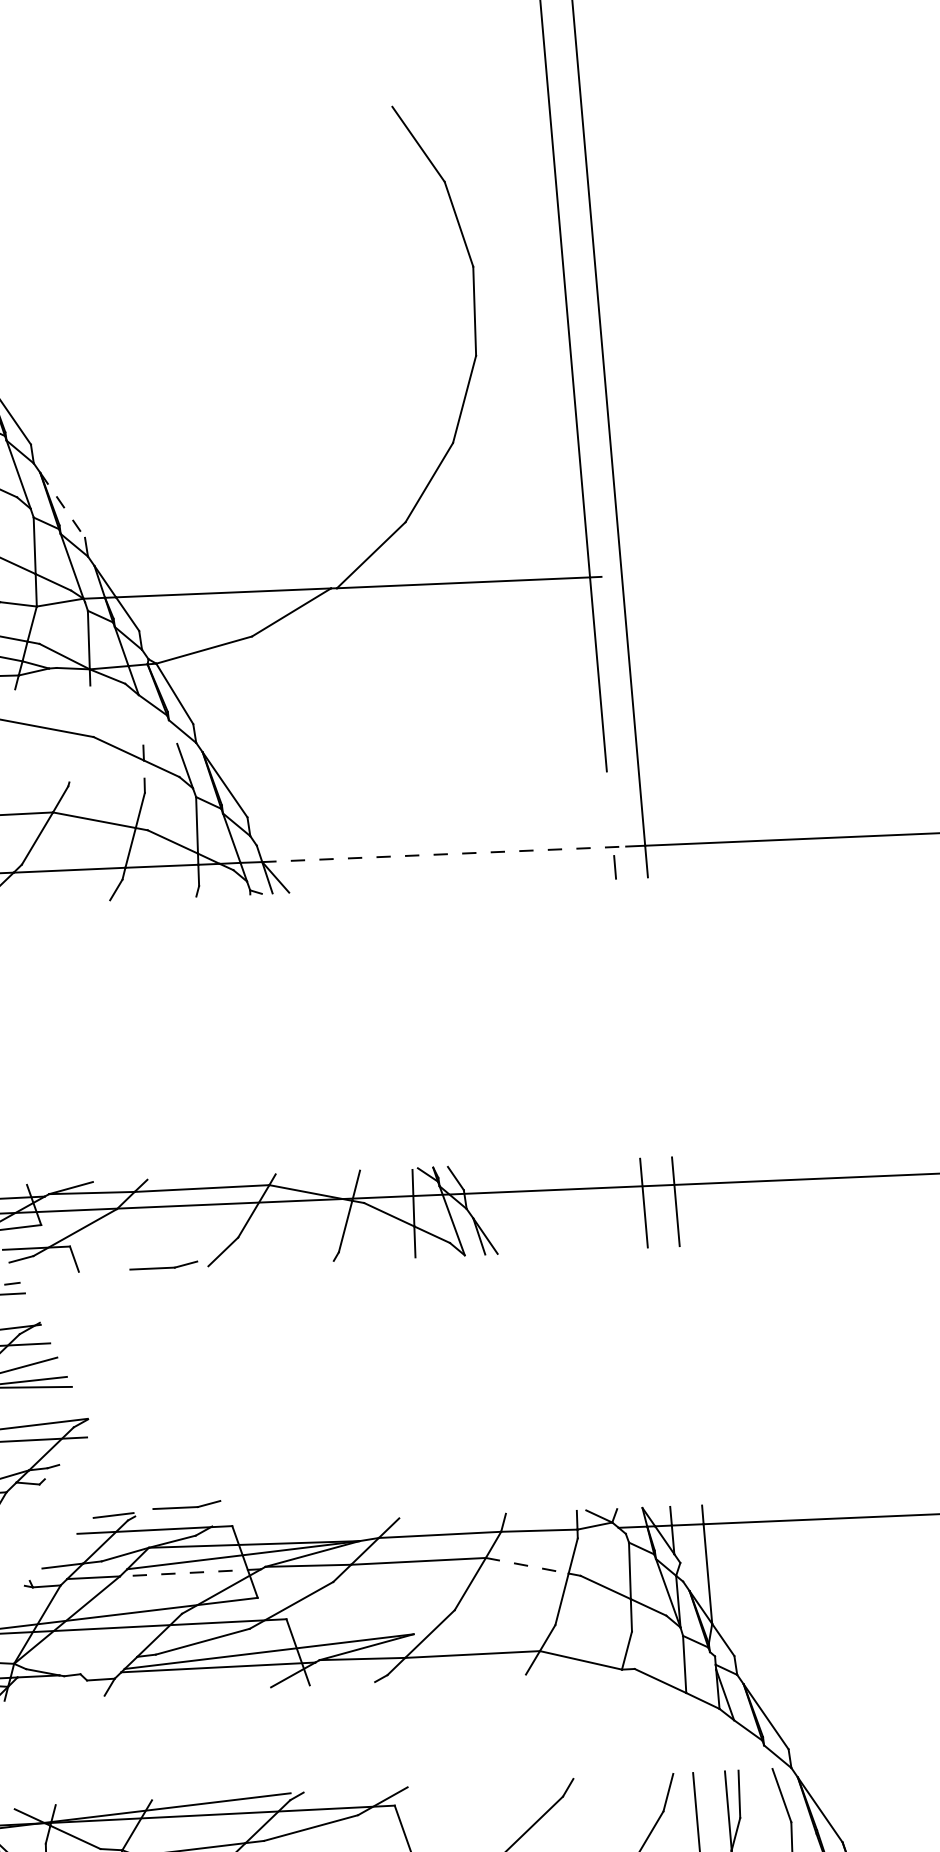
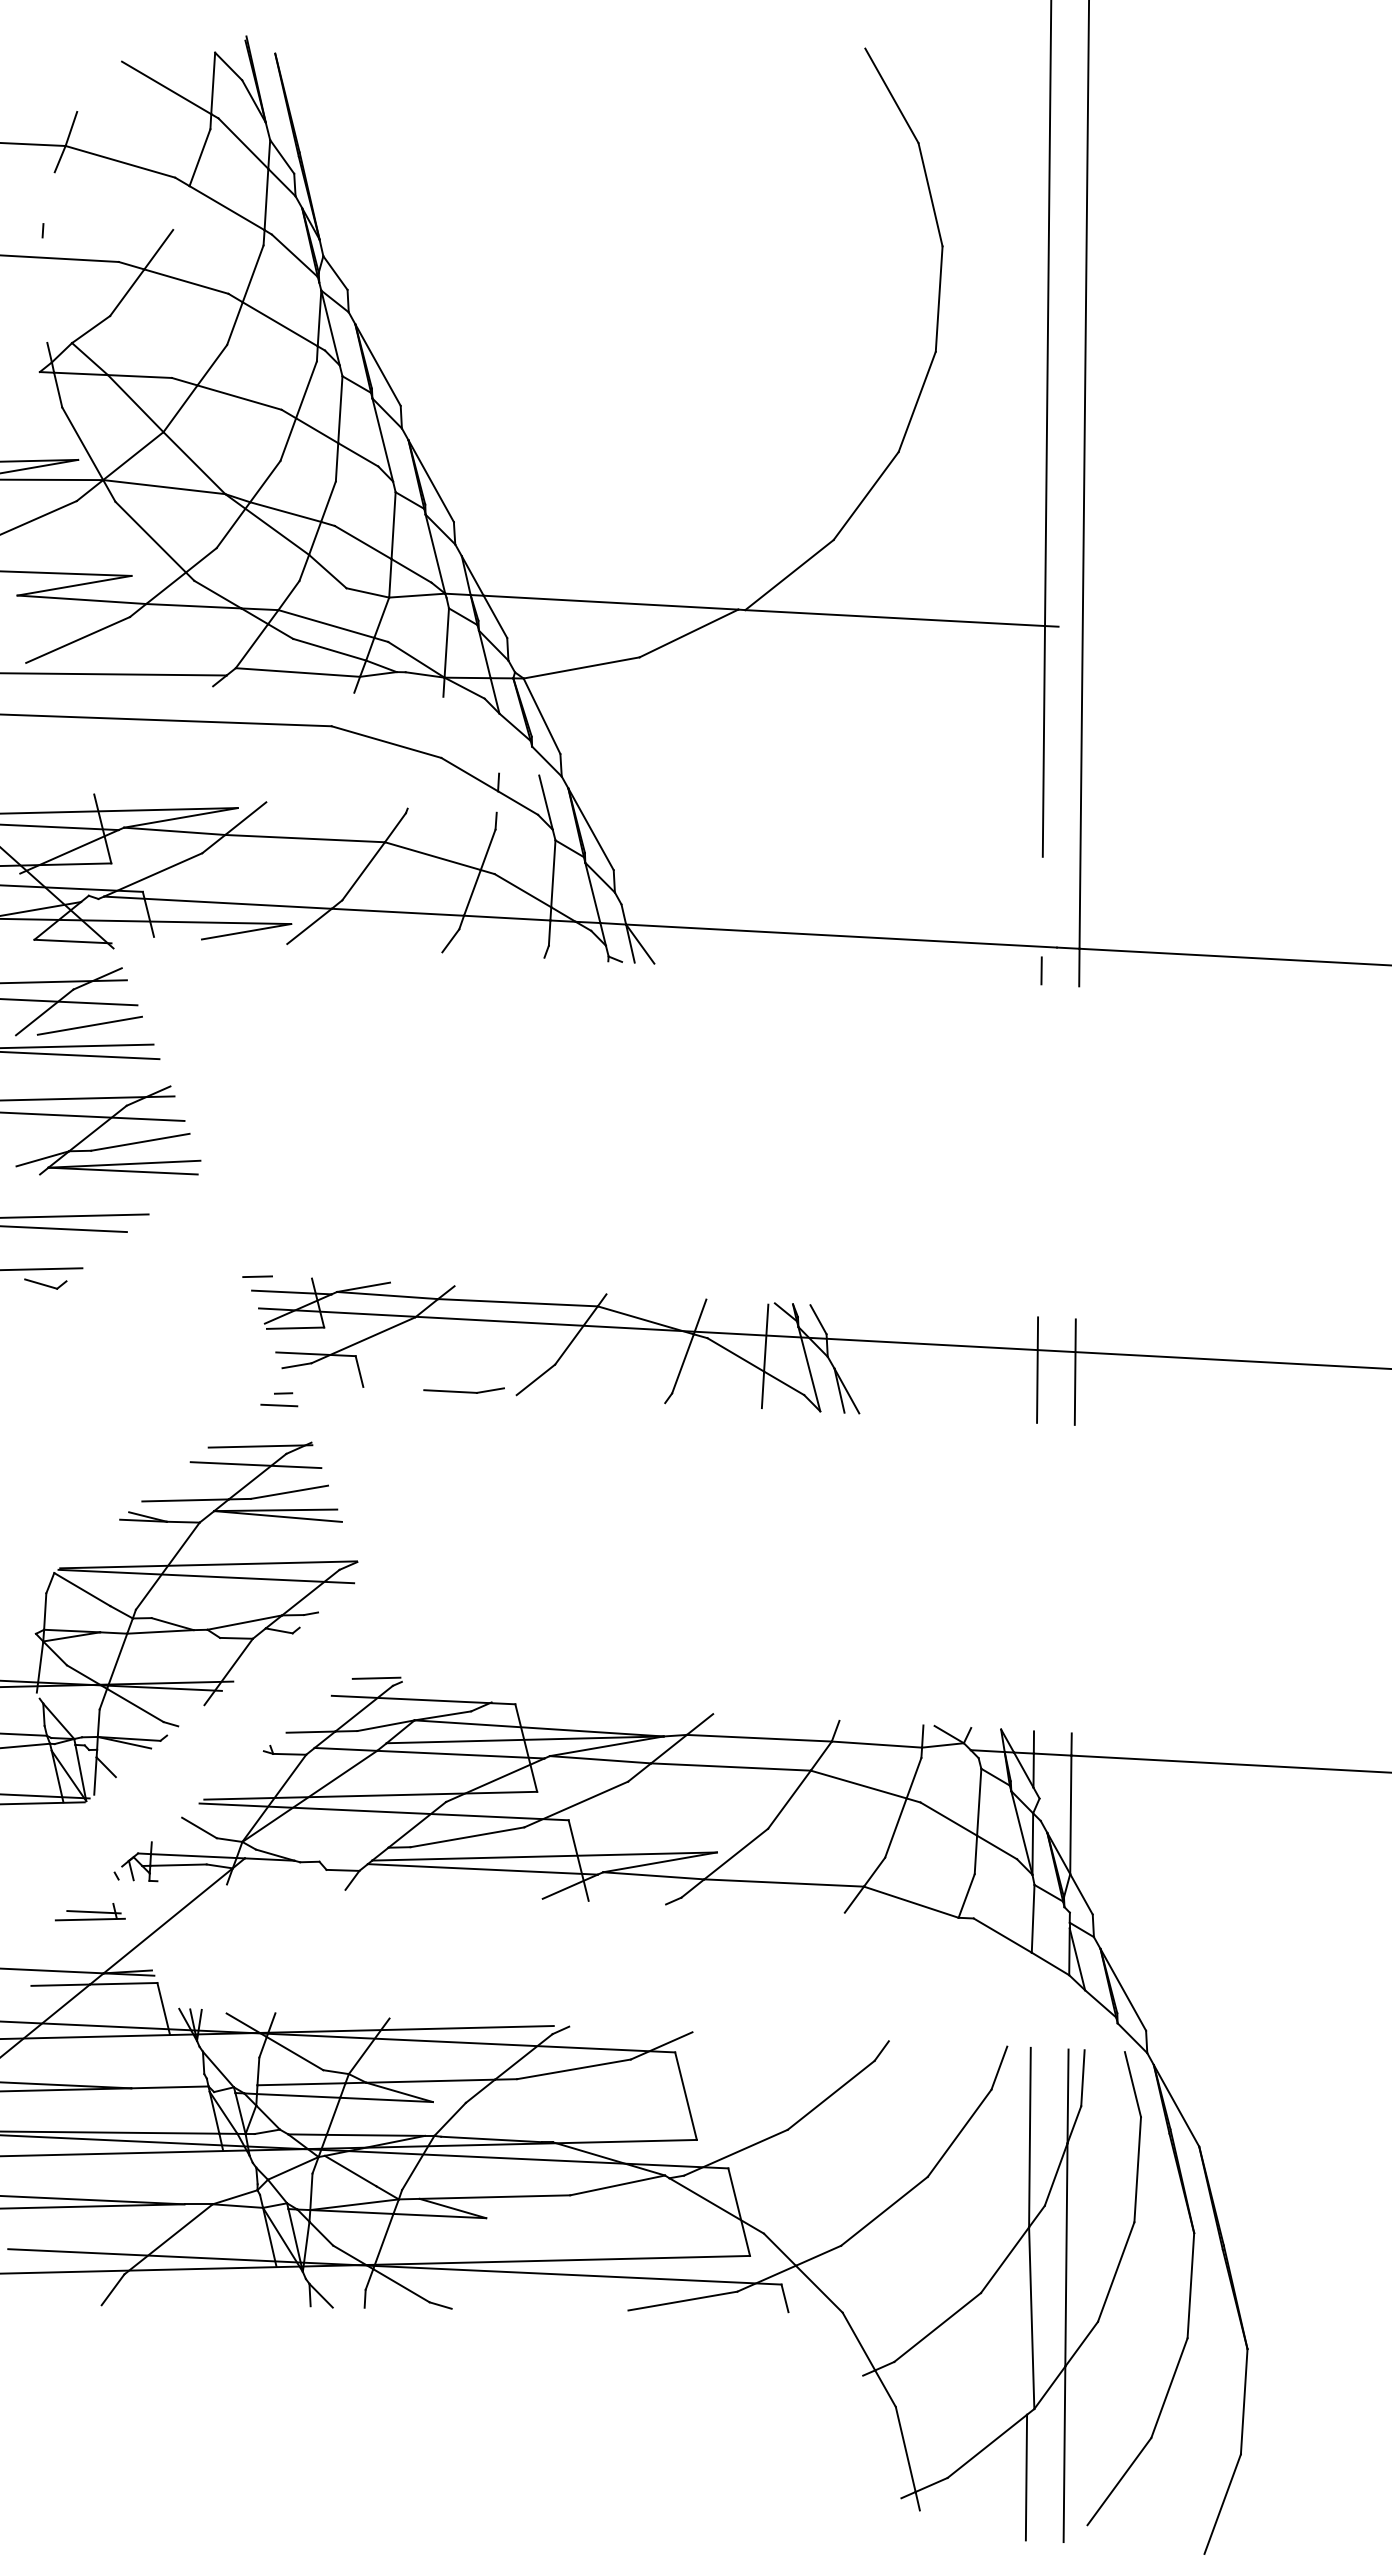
line: (62, 505) -> (431, 481), dashed -> solid
line: (444, 854) -> (841, 936), dashed -> solid
part: (186, 1506) -> (463, 1675), removed
line: (527, 1565) -> (858, 1784), dashed -> solid
line: (190, 1572) -> (460, 1754), dashed -> solid

